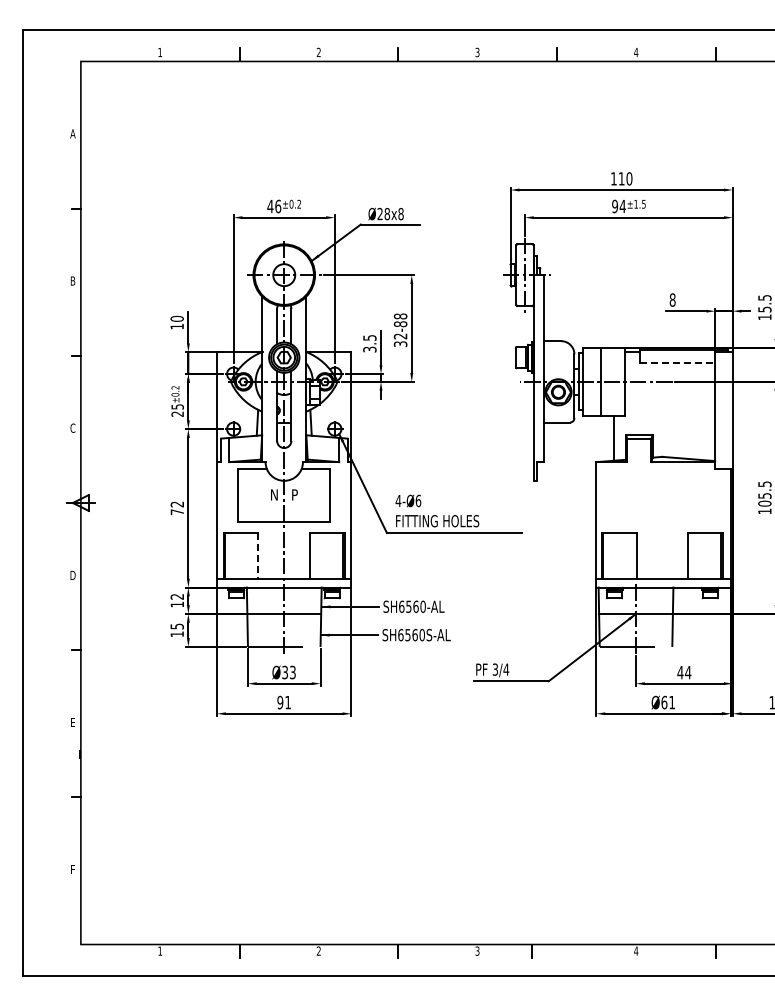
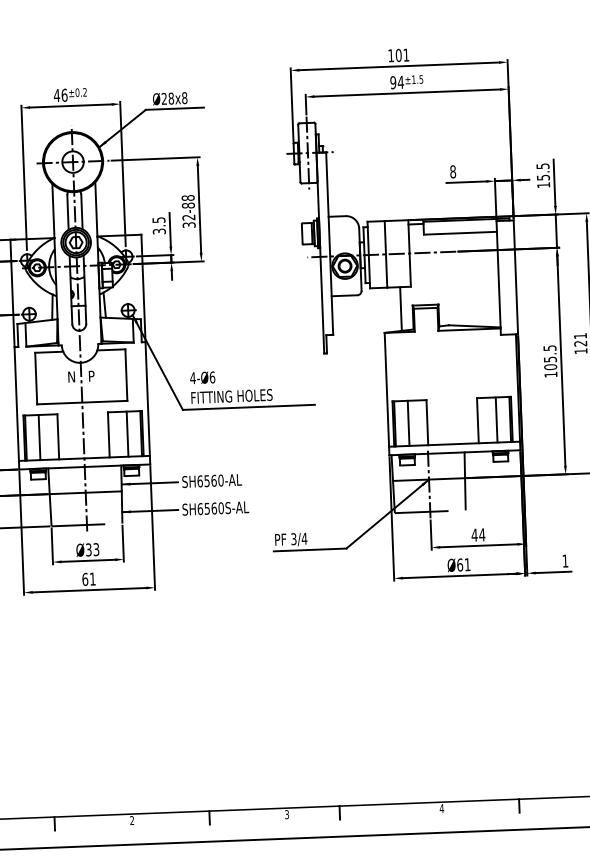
text: (625, 178) -> (402, 54), 110 -> 101
line: (678, 363) -> (461, 233), dashed -> solid
line: (239, 555) -> (39, 437), added
line: (329, 555) -> (127, 434), added
line: (617, 555) -> (408, 423), added
line: (707, 555) -> (496, 419), added
line: (258, 556) -> (58, 437), dashed -> solid
text: (280, 702) -> (85, 579), 91 -> 61

